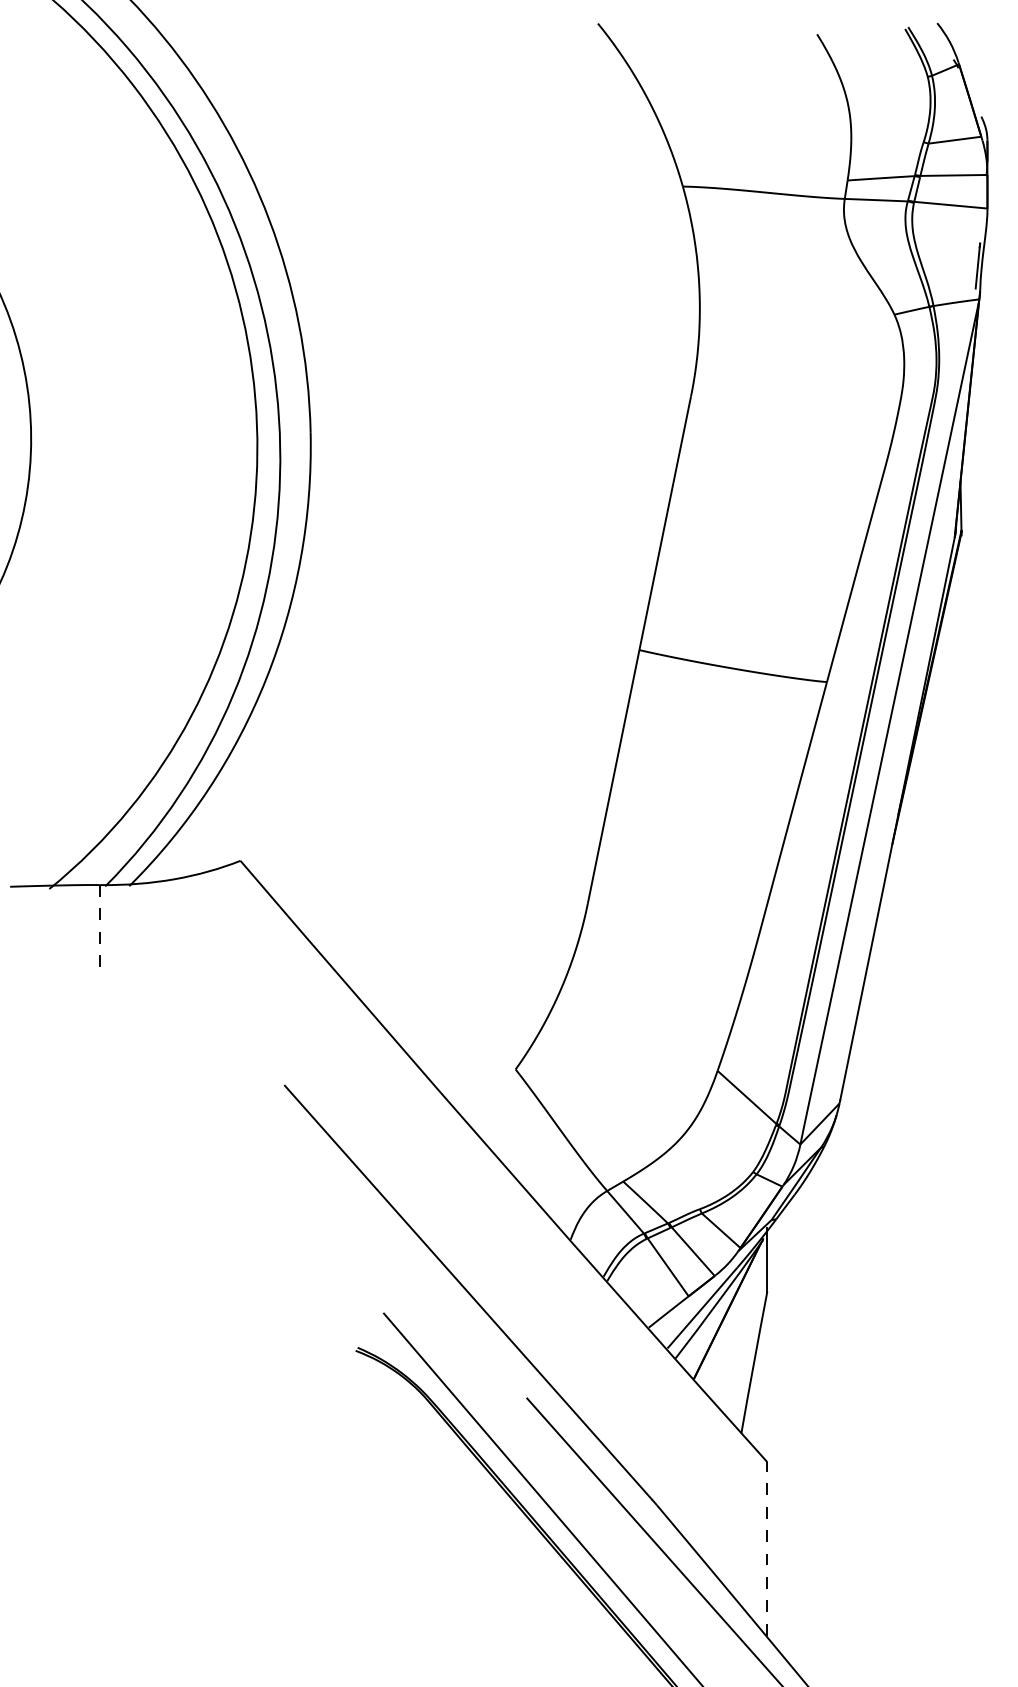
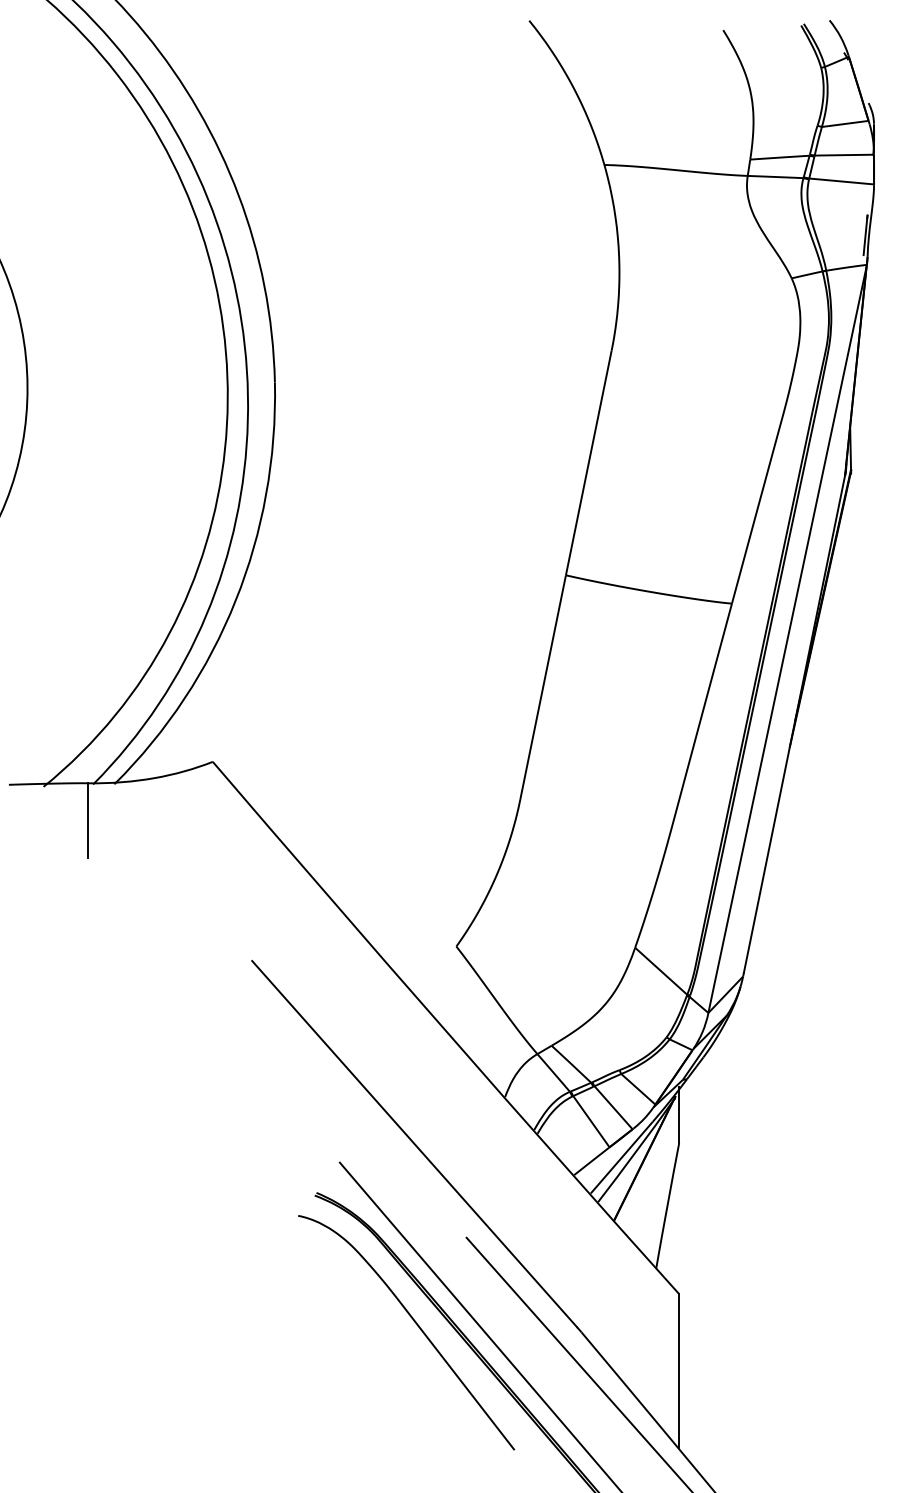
line: (100, 927) -> (88, 820), dashed -> solid
curve: (470, 1497) -> (416, 1325), added
line: (767, 1548) -> (679, 1370), dashed -> solid

